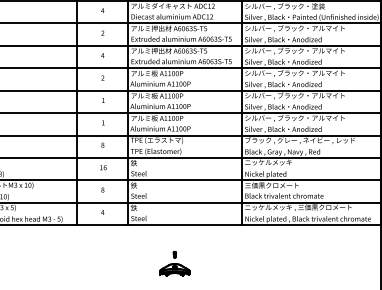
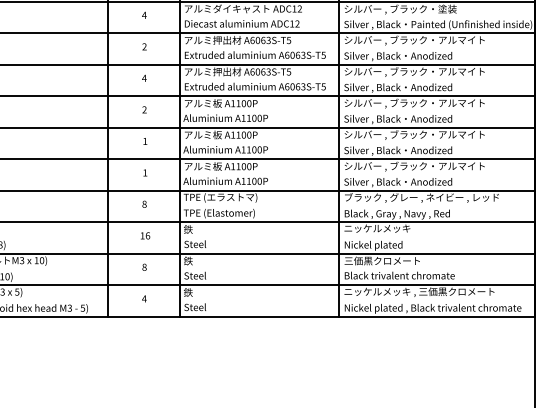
part: (174, 263) -> (245, 370), removed

